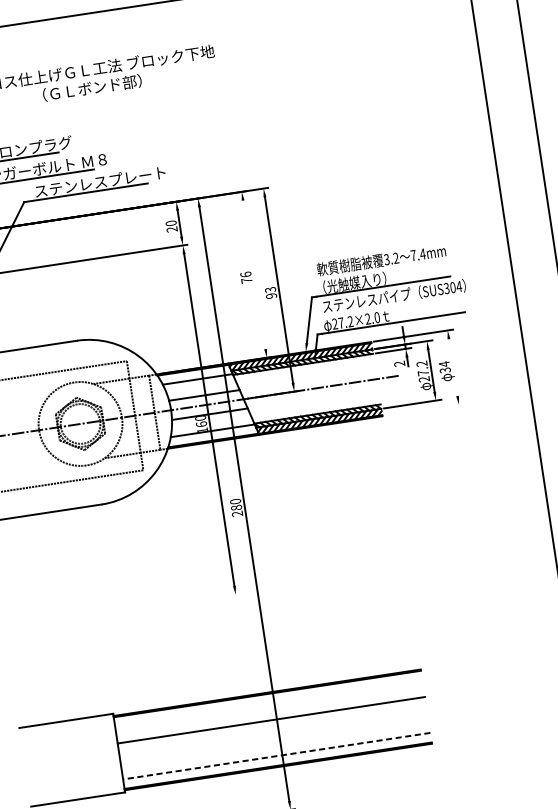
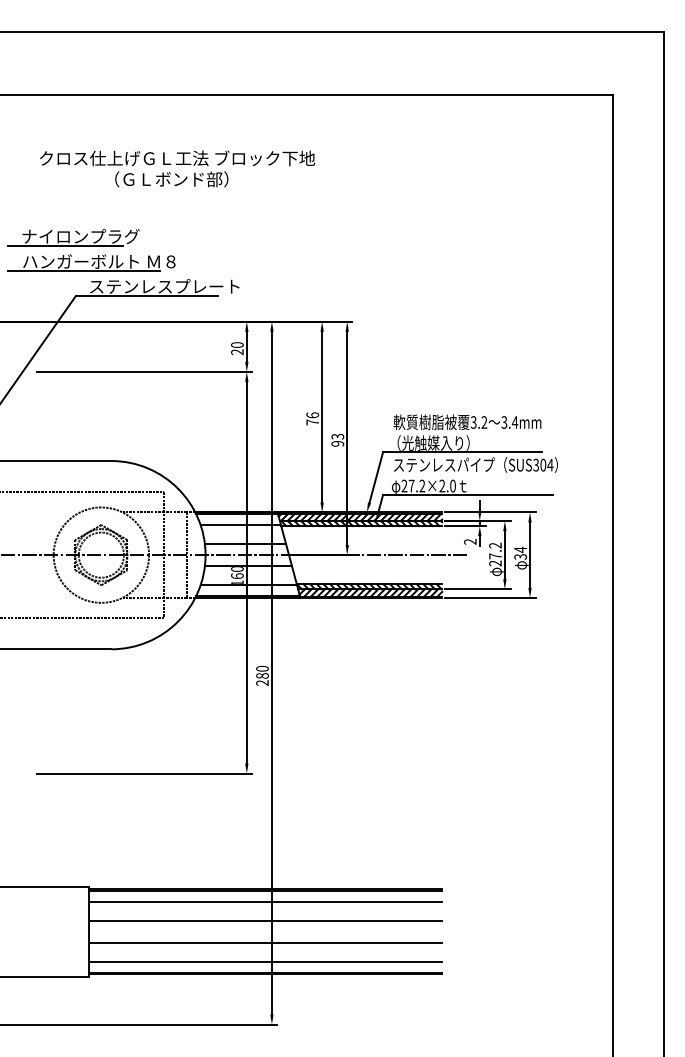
text: (413, 255) -> (504, 422), 7.4mm -> 3.4mm
line: (254, 274) -> (322, 416), added
line: (453, 366) -> (530, 554), added
line: (424, 409) -> (490, 597), added
line: (145, 608) -> (143, 773), added
line: (268, 703) -> (265, 901), added
line: (274, 739) -> (265, 942), added
line: (276, 755) -> (265, 961), dashed -> solid

